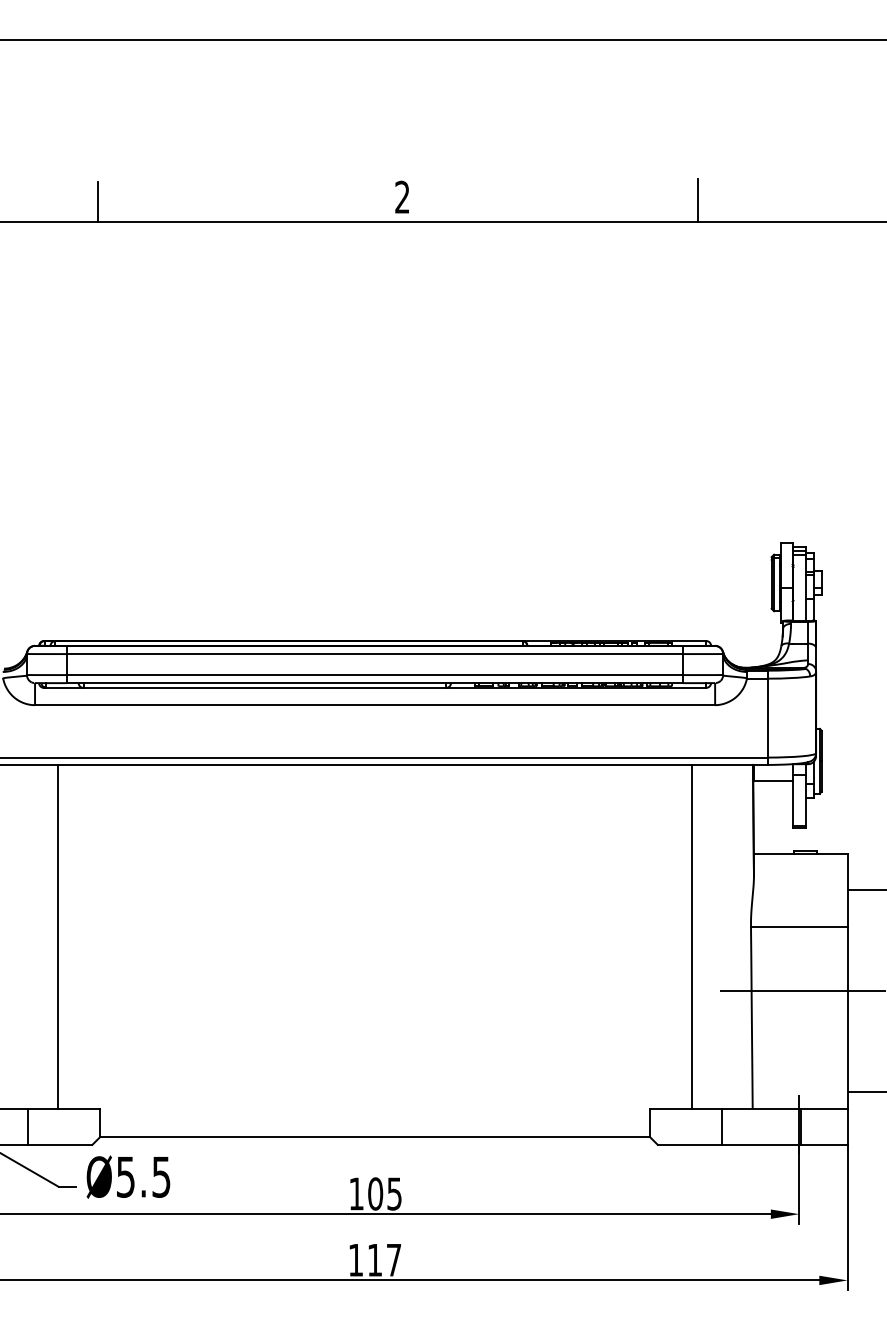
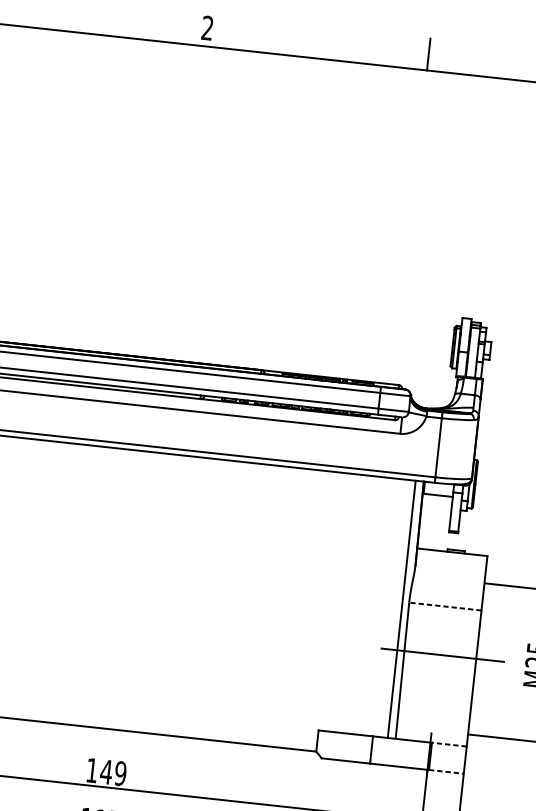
line: (798, 926) -> (444, 606), solid -> dashed
line: (692, 936) -> (402, 609), moved
line: (823, 1108) -> (448, 744), solid -> dashed
line: (824, 1144) -> (446, 771), solid -> dashed
text: (384, 1193) -> (113, 772), 105 -> 149

